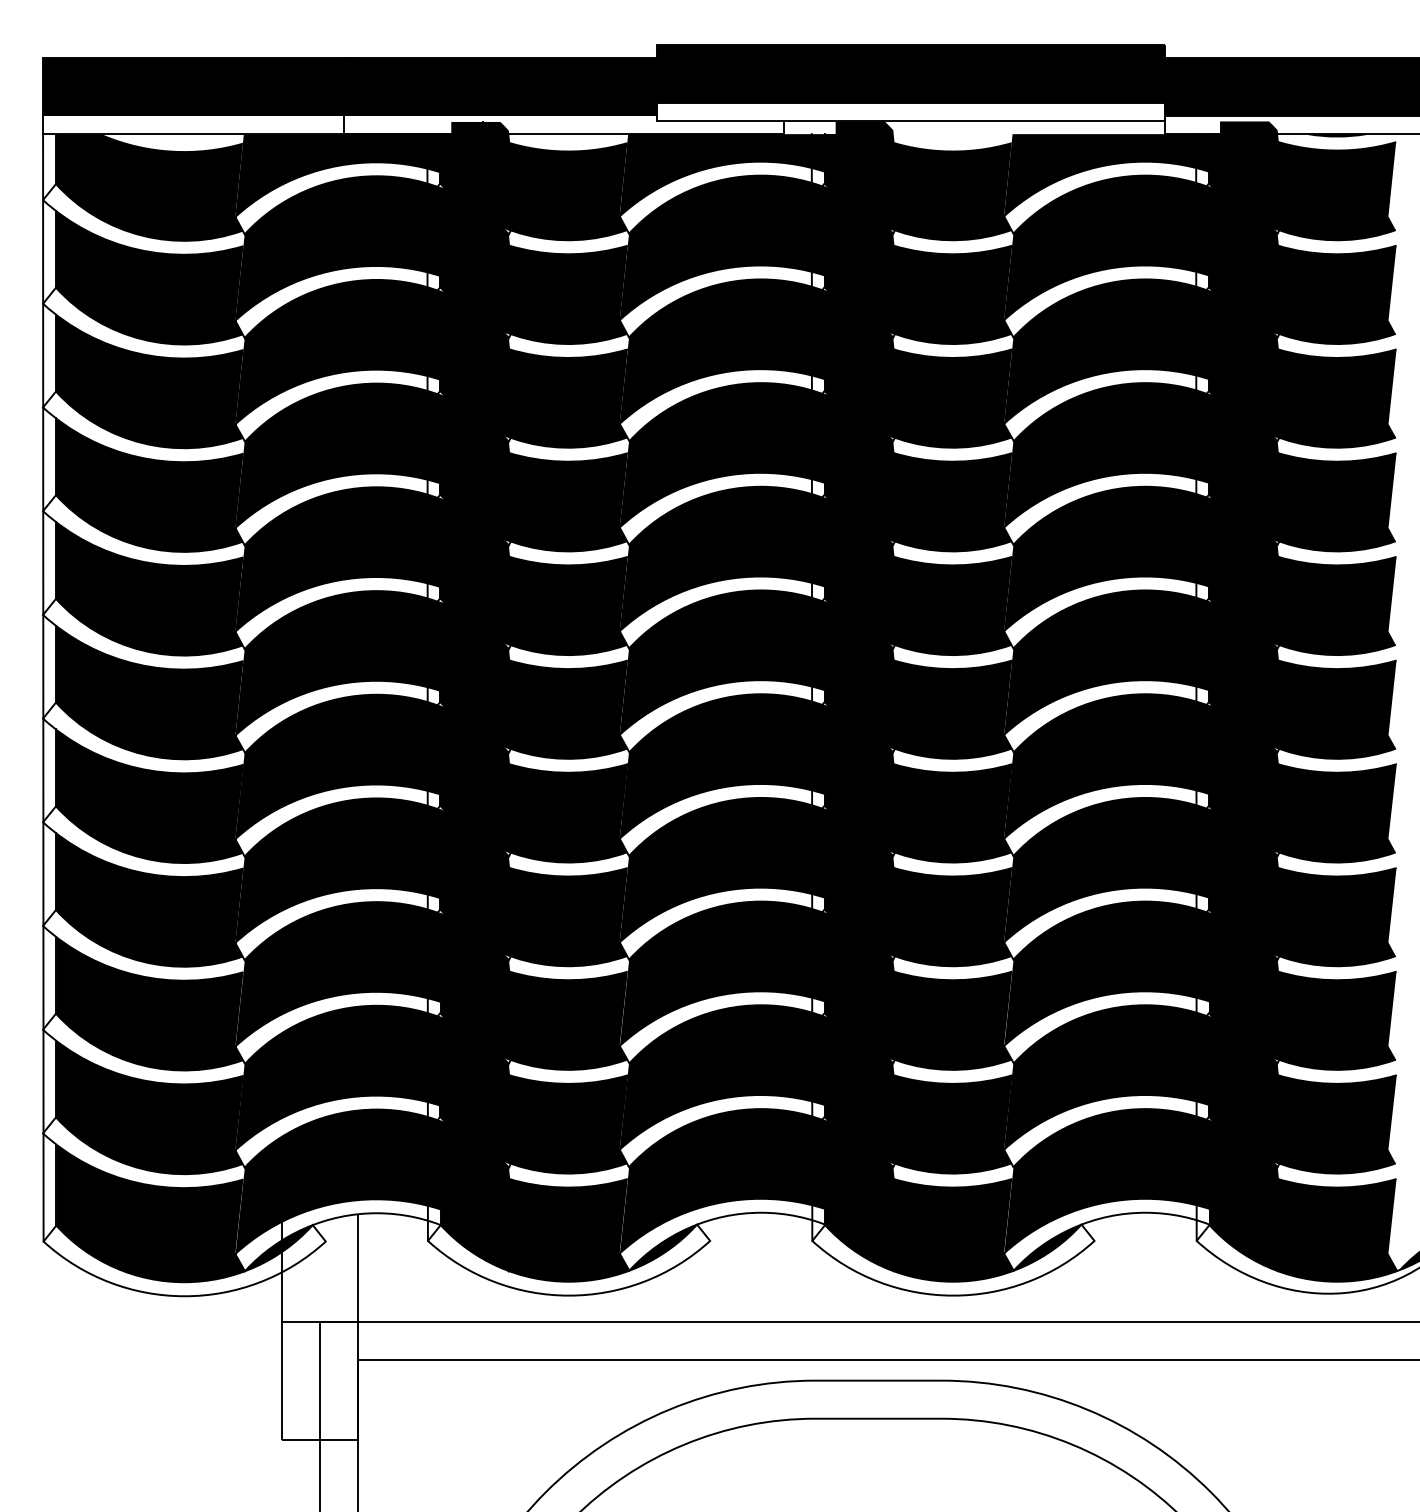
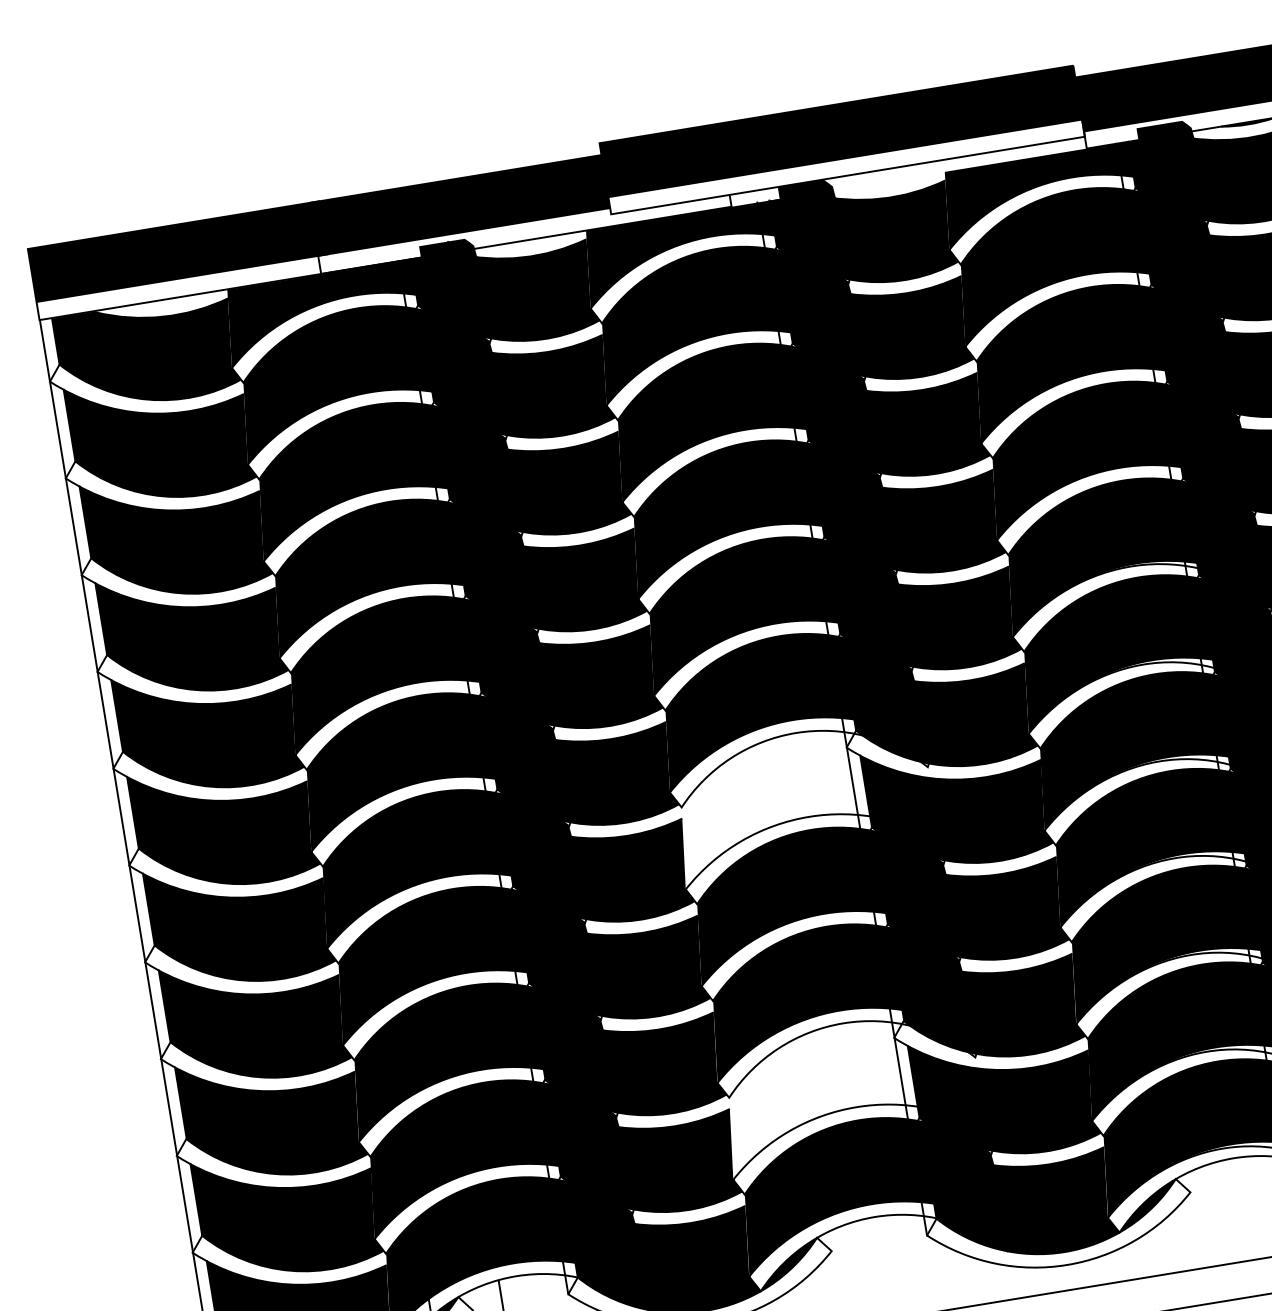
fill: (760, 766) -> (806, 800), removed
fill: (760, 1077) -> (853, 1090), removed

